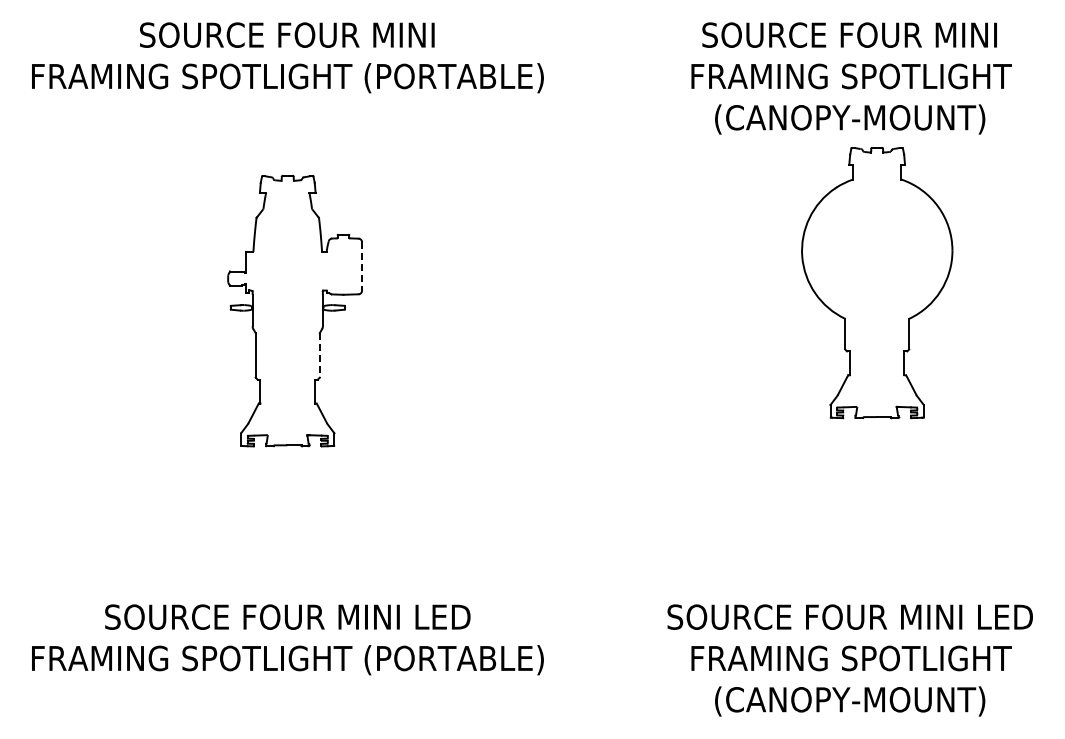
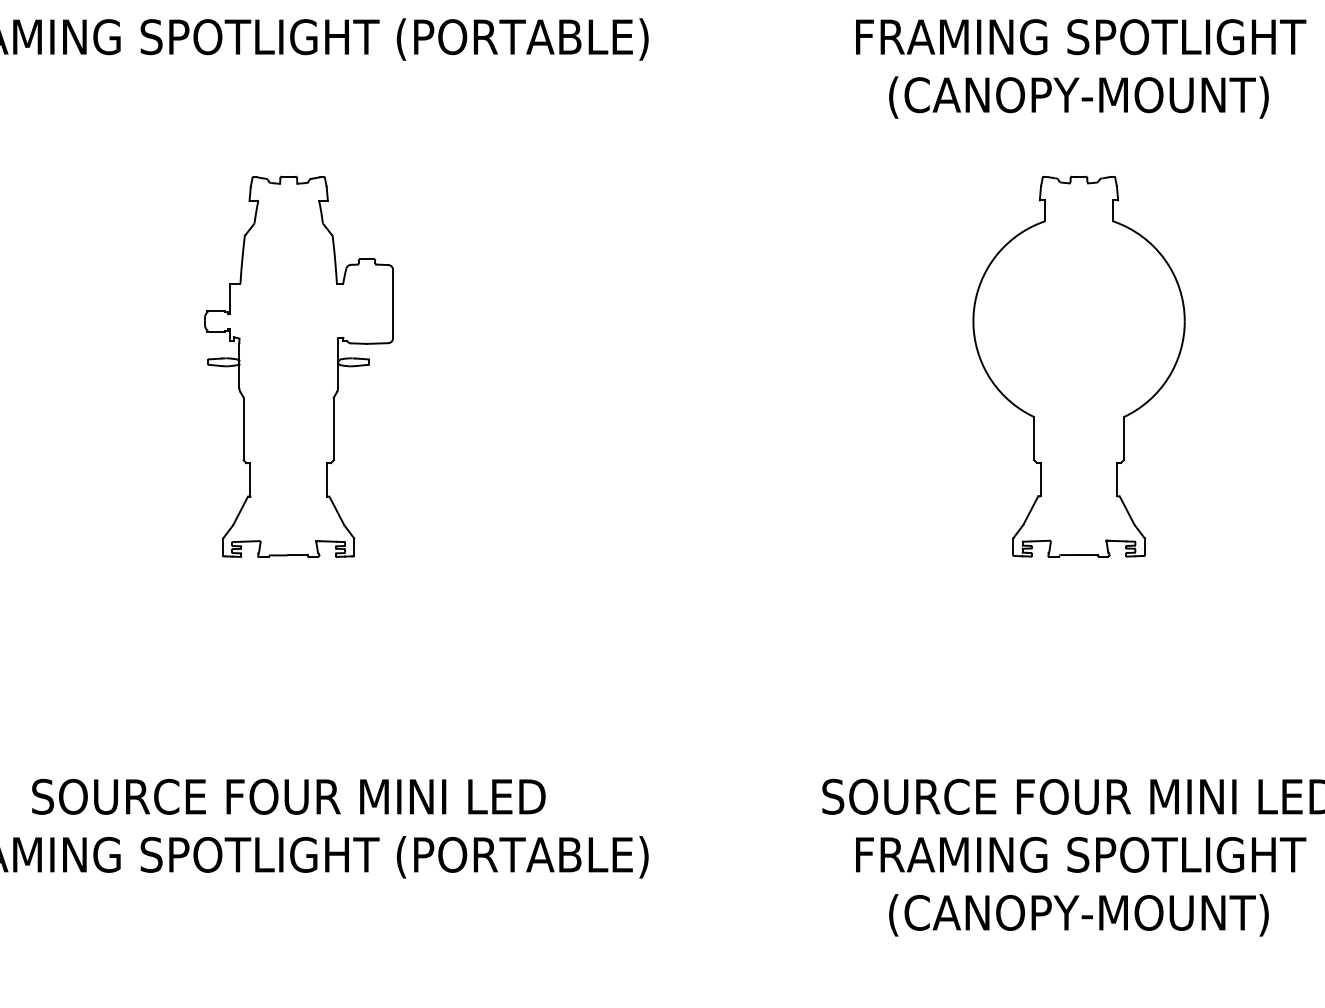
line: (362, 266) -> (393, 304), dashed -> solid
part: (877, 283) -> (1079, 367), moved
line: (319, 355) -> (333, 429), dashed -> solid

